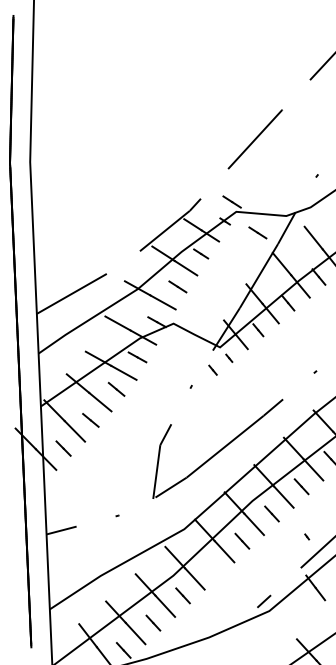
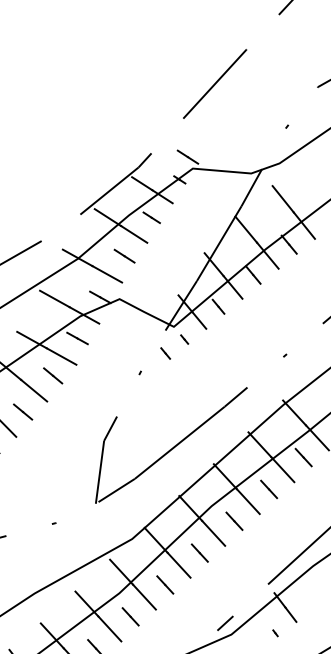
line: (257, 232) -> (217, 192), removed
part: (307, 536) -> (275, 632), moved
line: (212, 568) -> (165, 584), added

